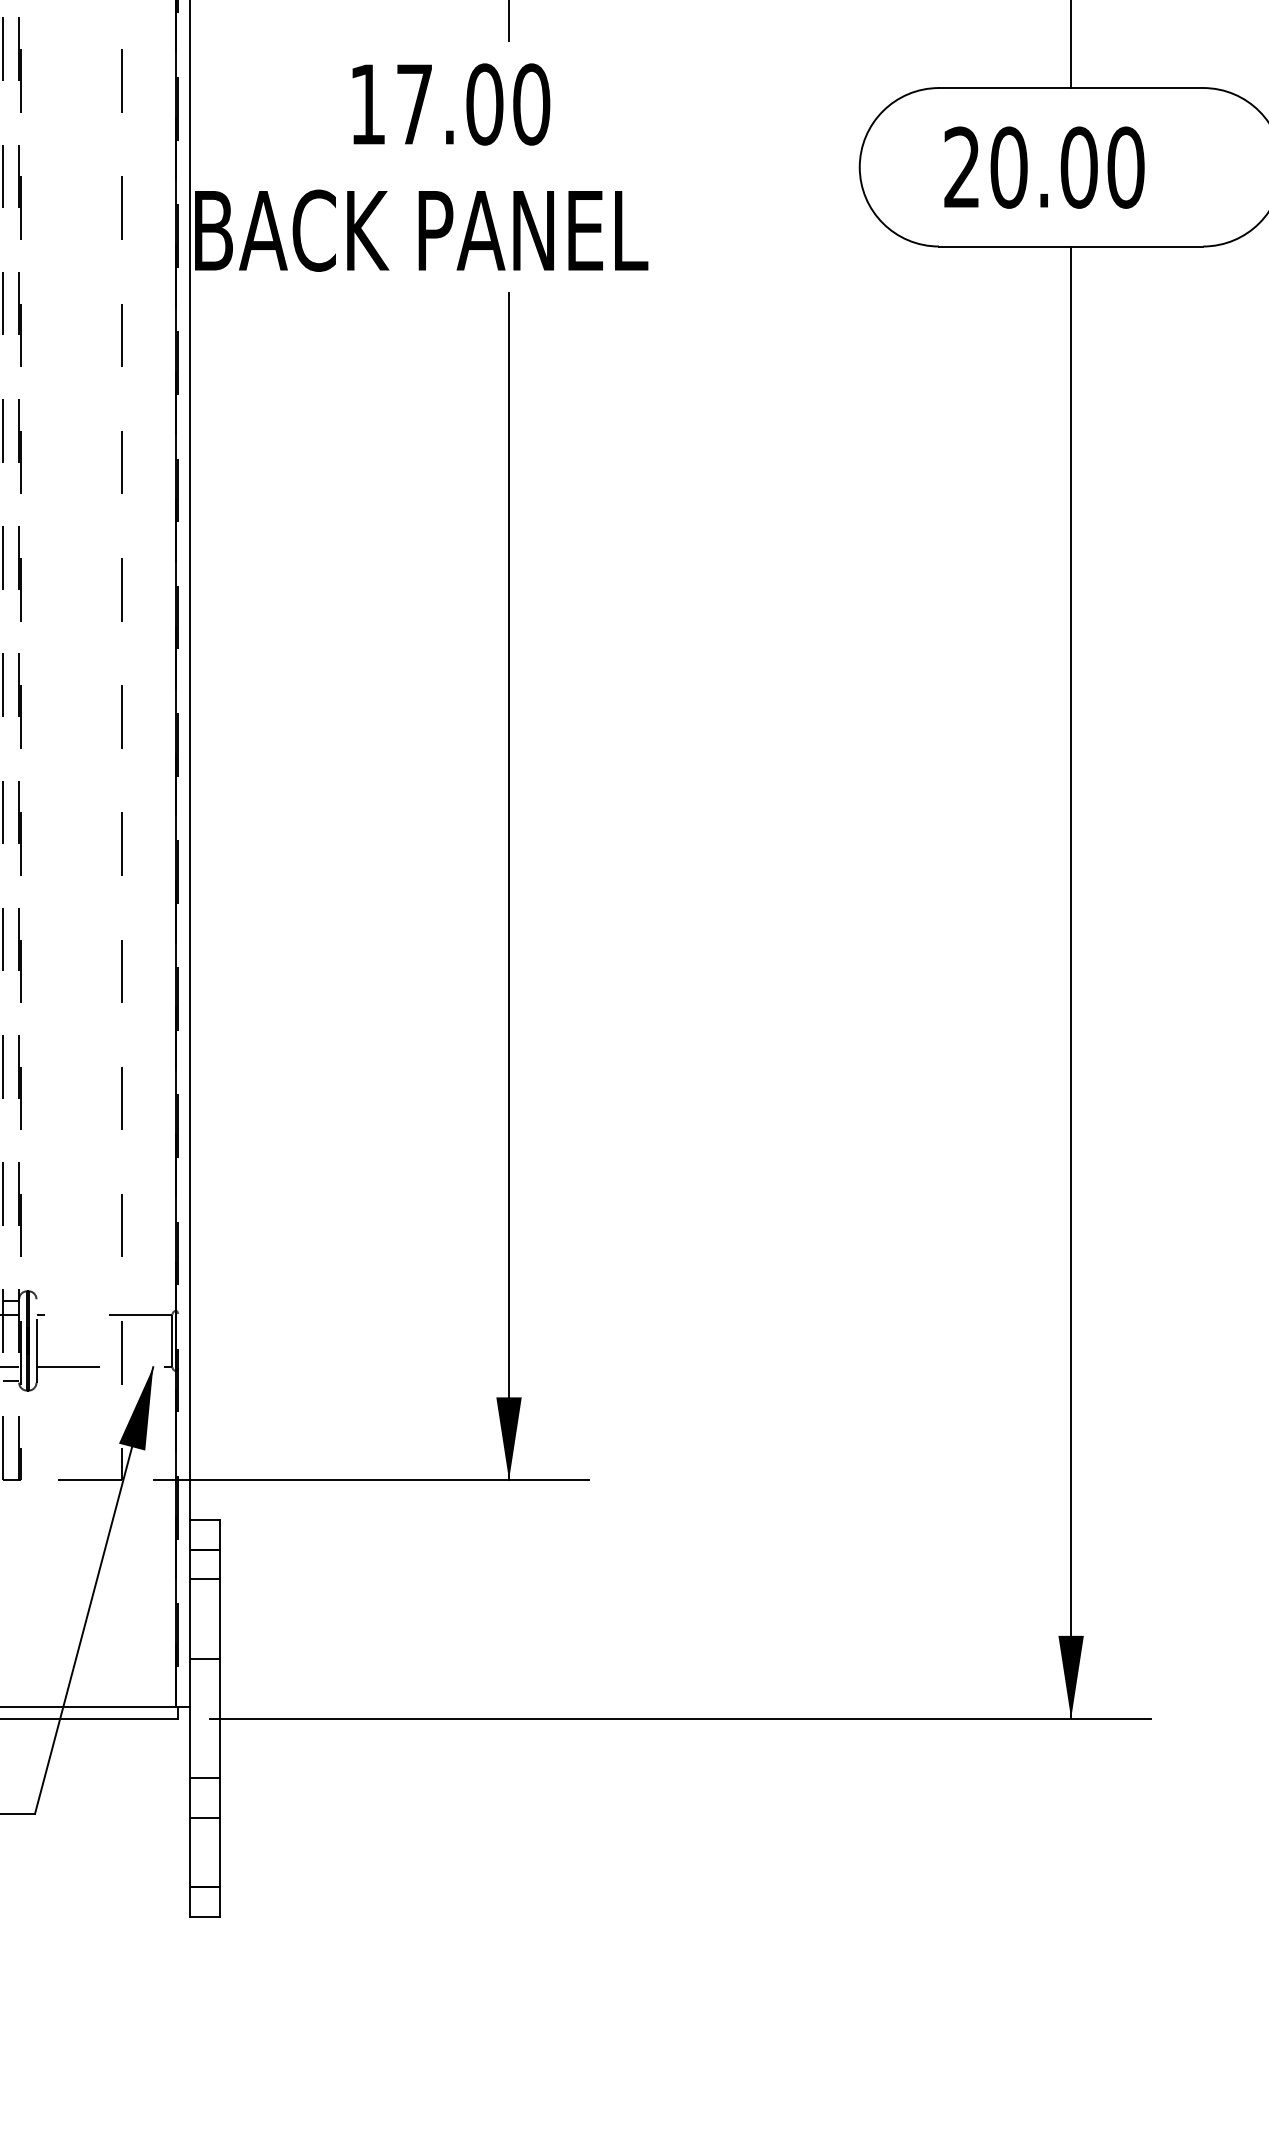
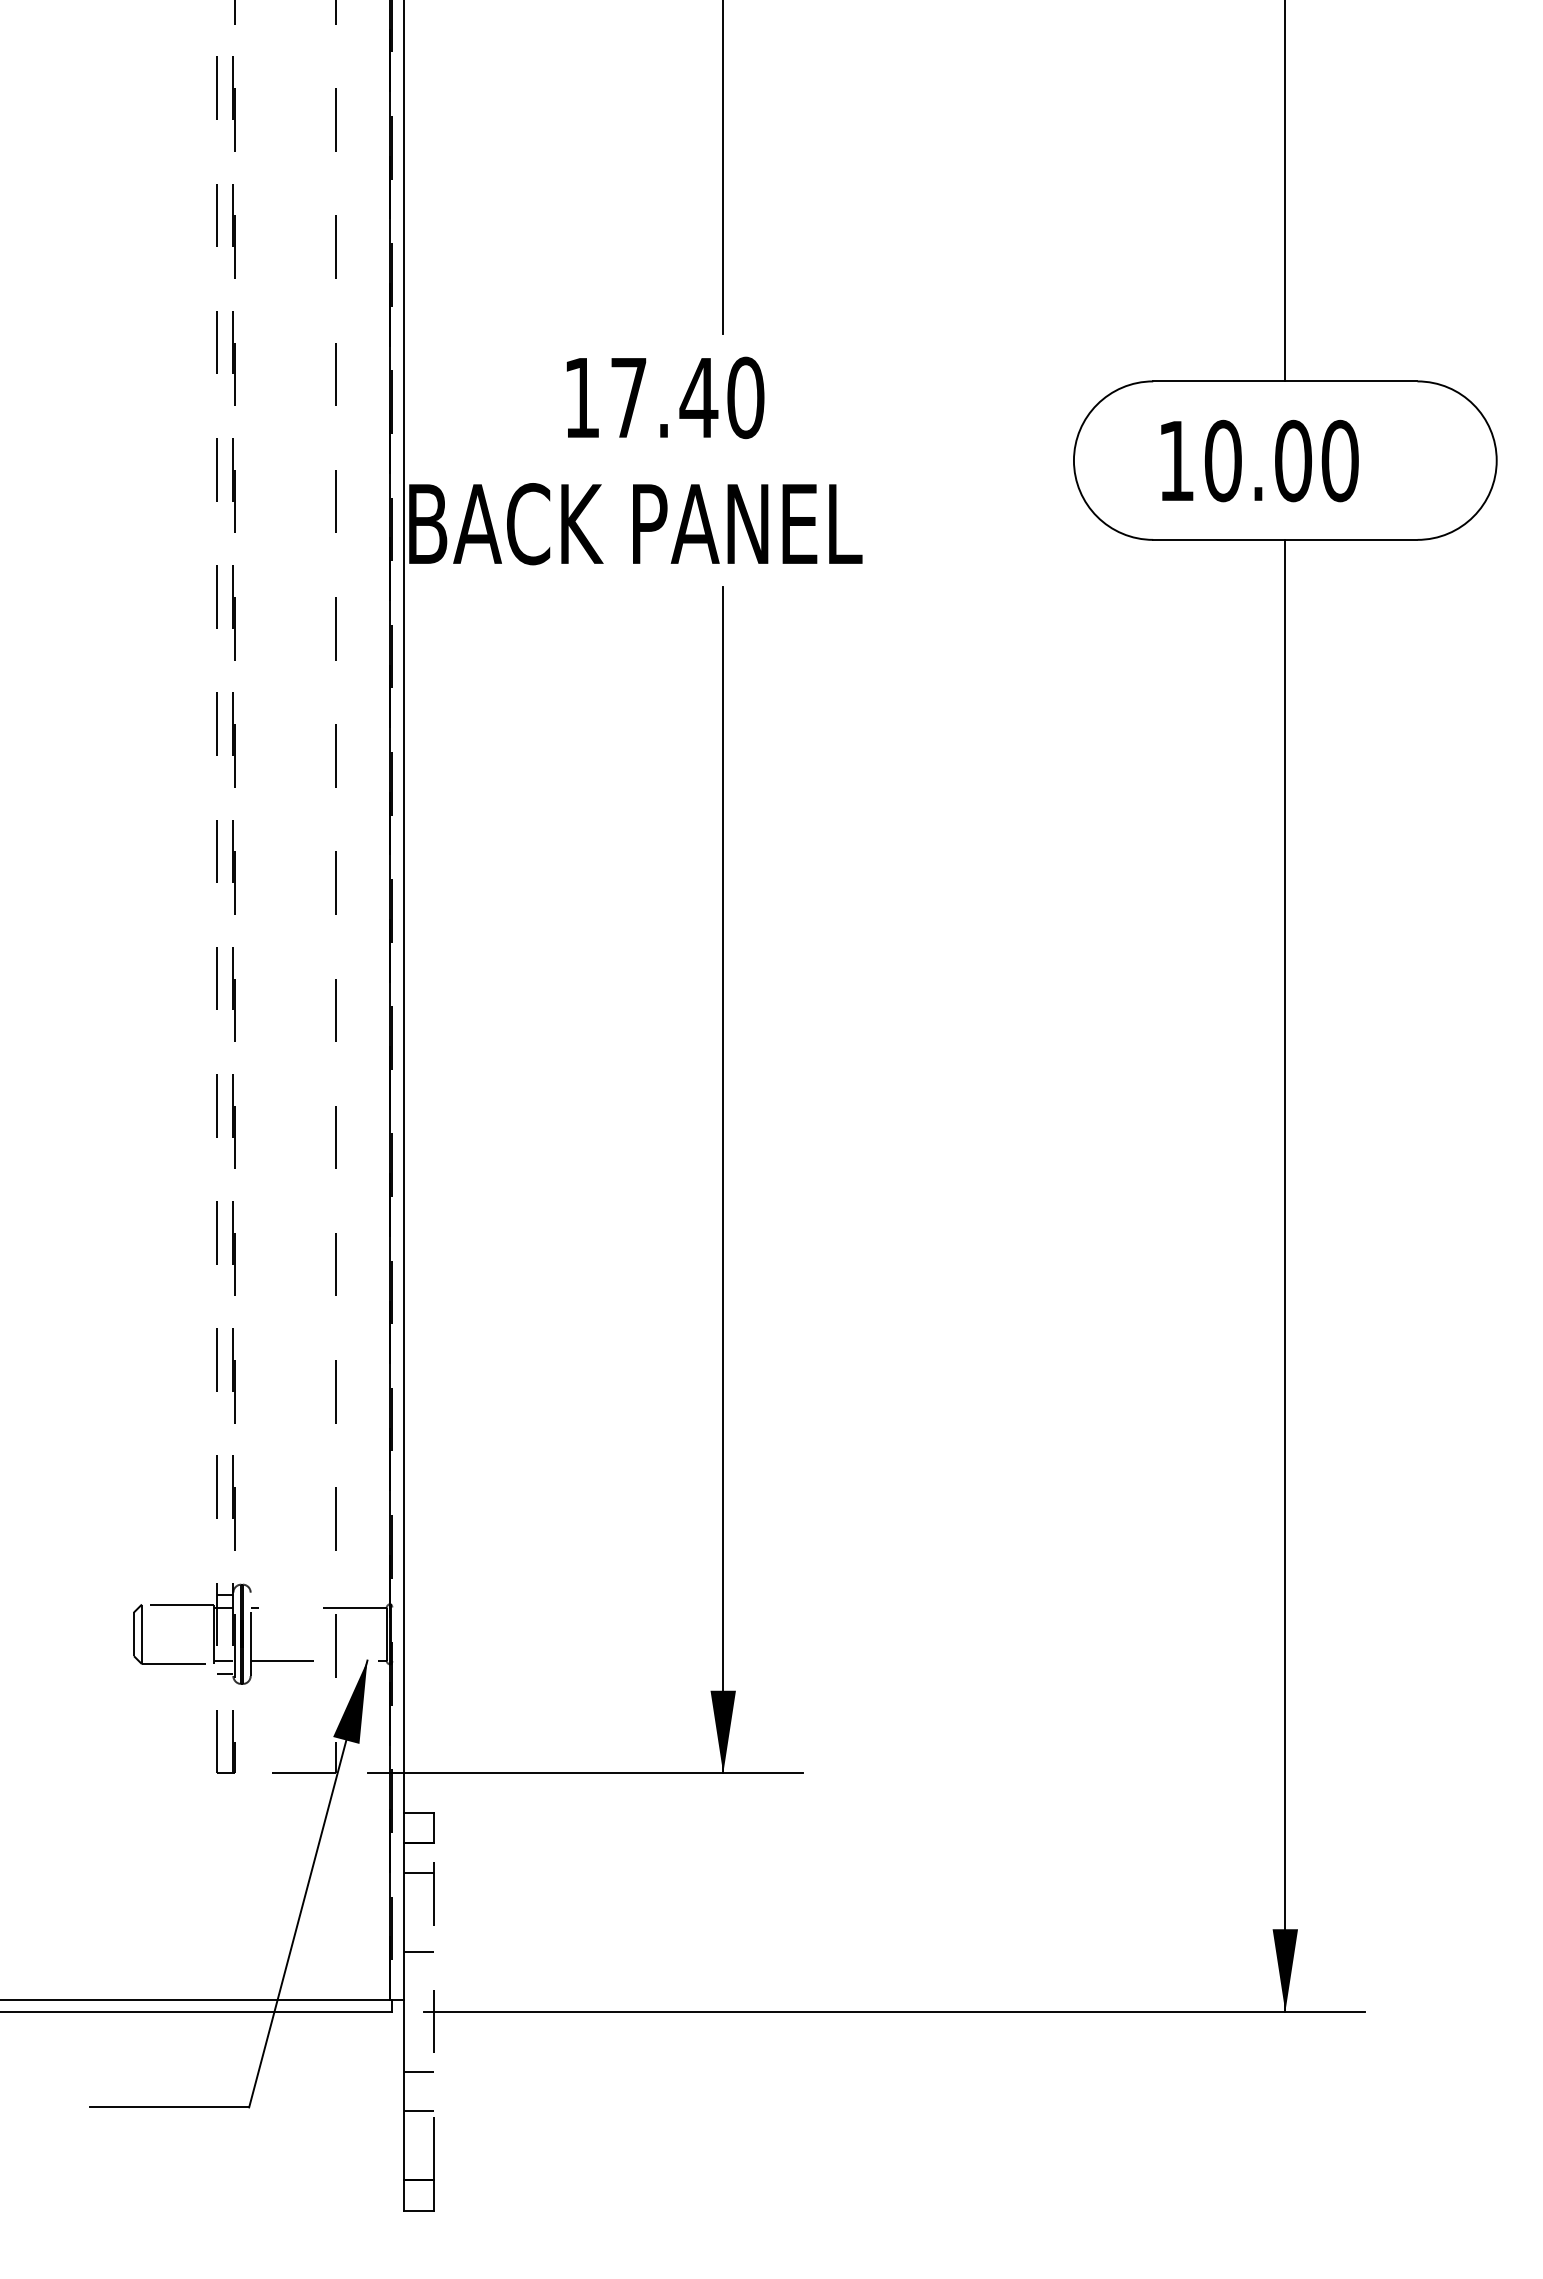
text: (484, 104) -> (698, 397), 17.00 -> 17.40
text: (961, 166) -> (1175, 459), 20.00 -> 10.00
line: (220, 1718) -> (434, 2011), solid -> dashed

